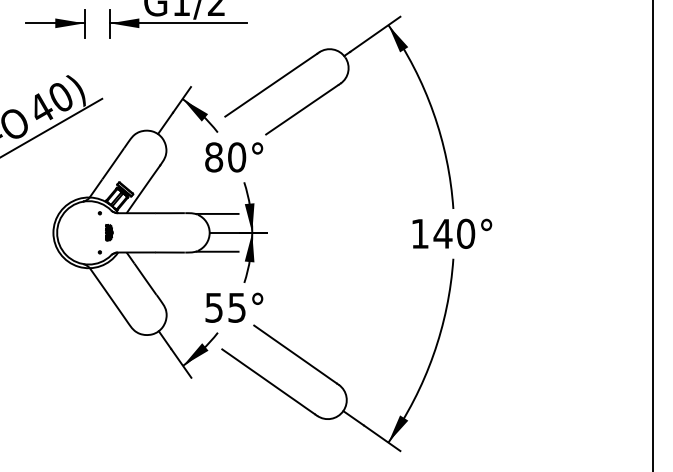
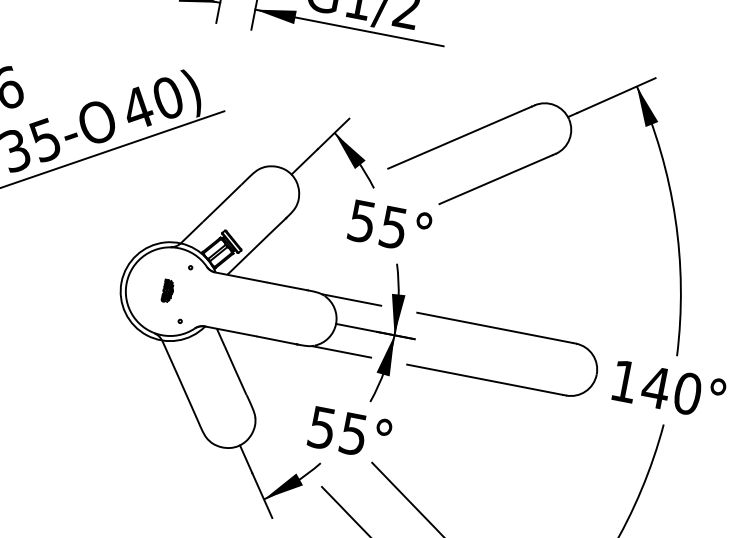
text: (225, 157) -> (377, 224), 80° -> 55°
part: (332, 214) -> (509, 331), added
part: (109, 232) -> (168, 290), moved

